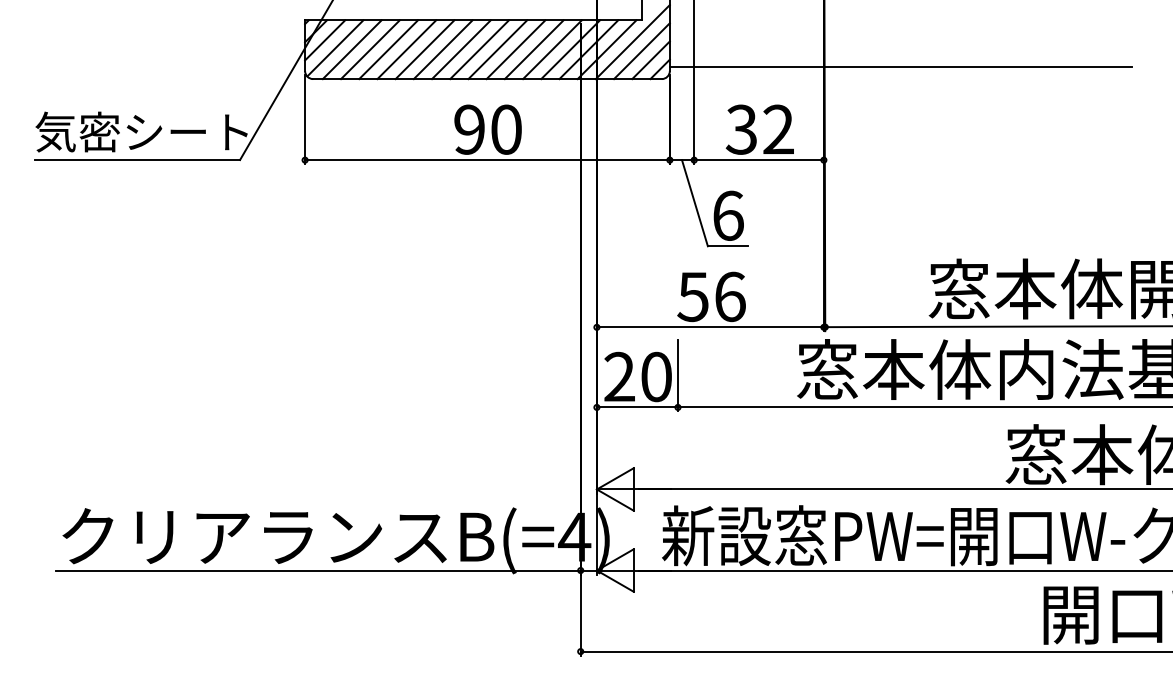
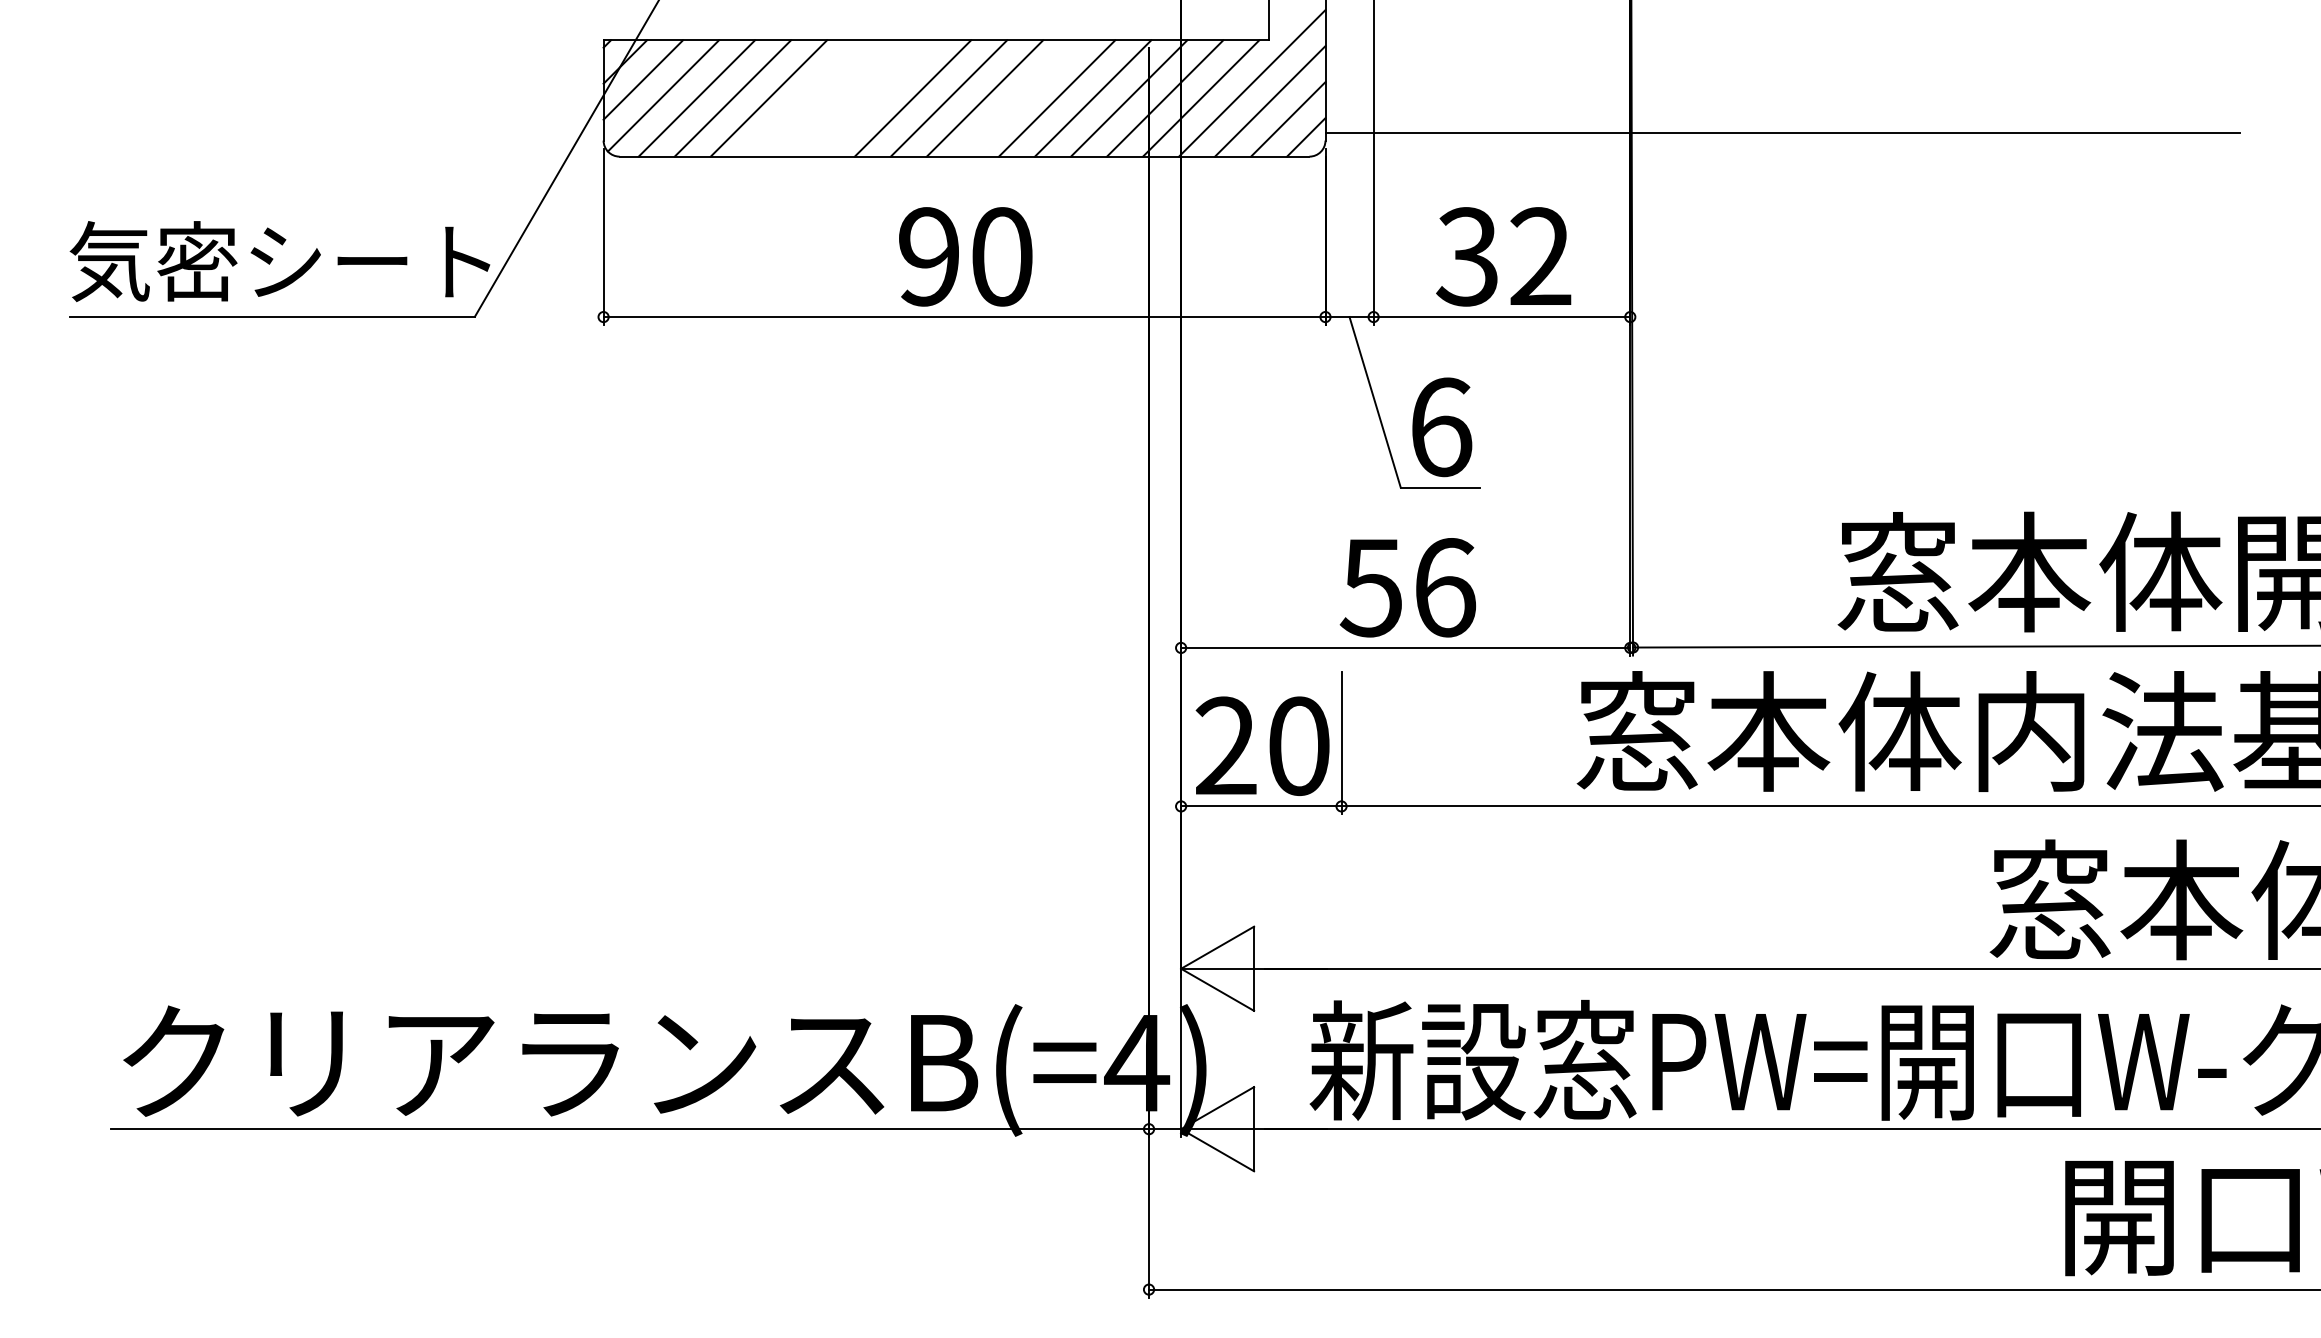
line: (406, 49) -> (804, 98), removed
line: (424, 49) -> (839, 98), removed
line: (442, 49) -> (875, 98), removed
line: (515, 49) -> (1019, 98), removed

